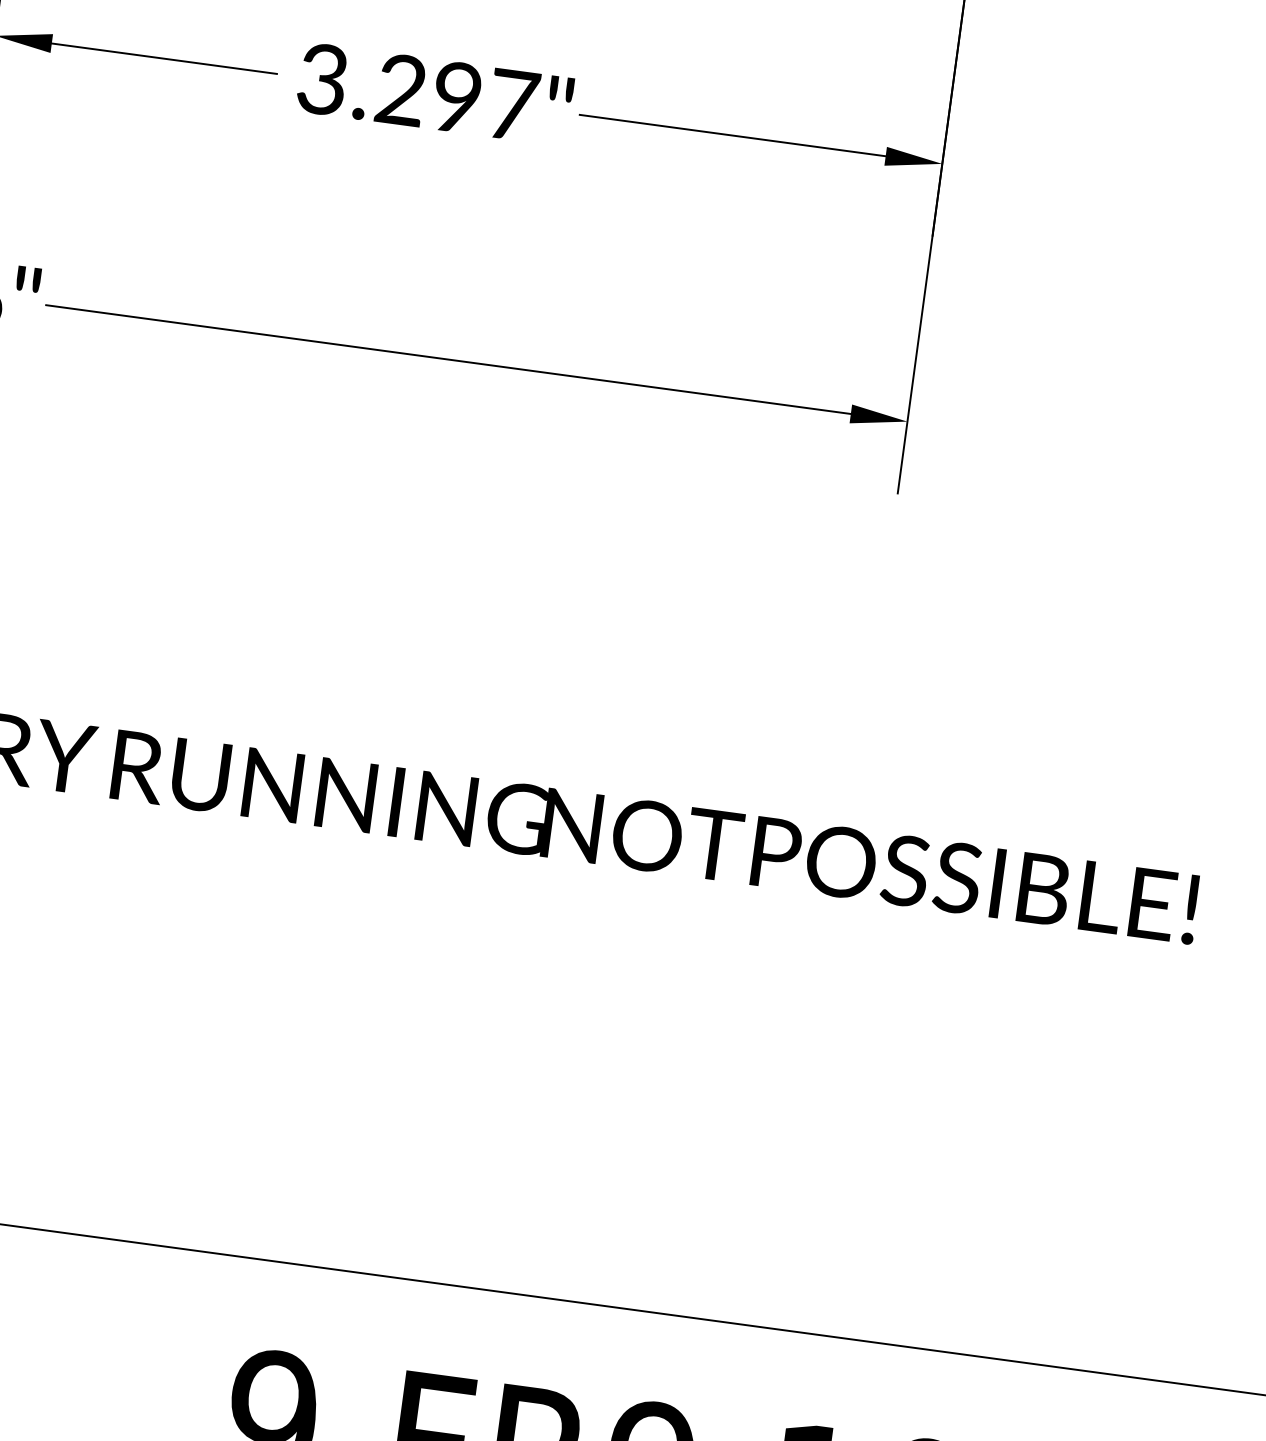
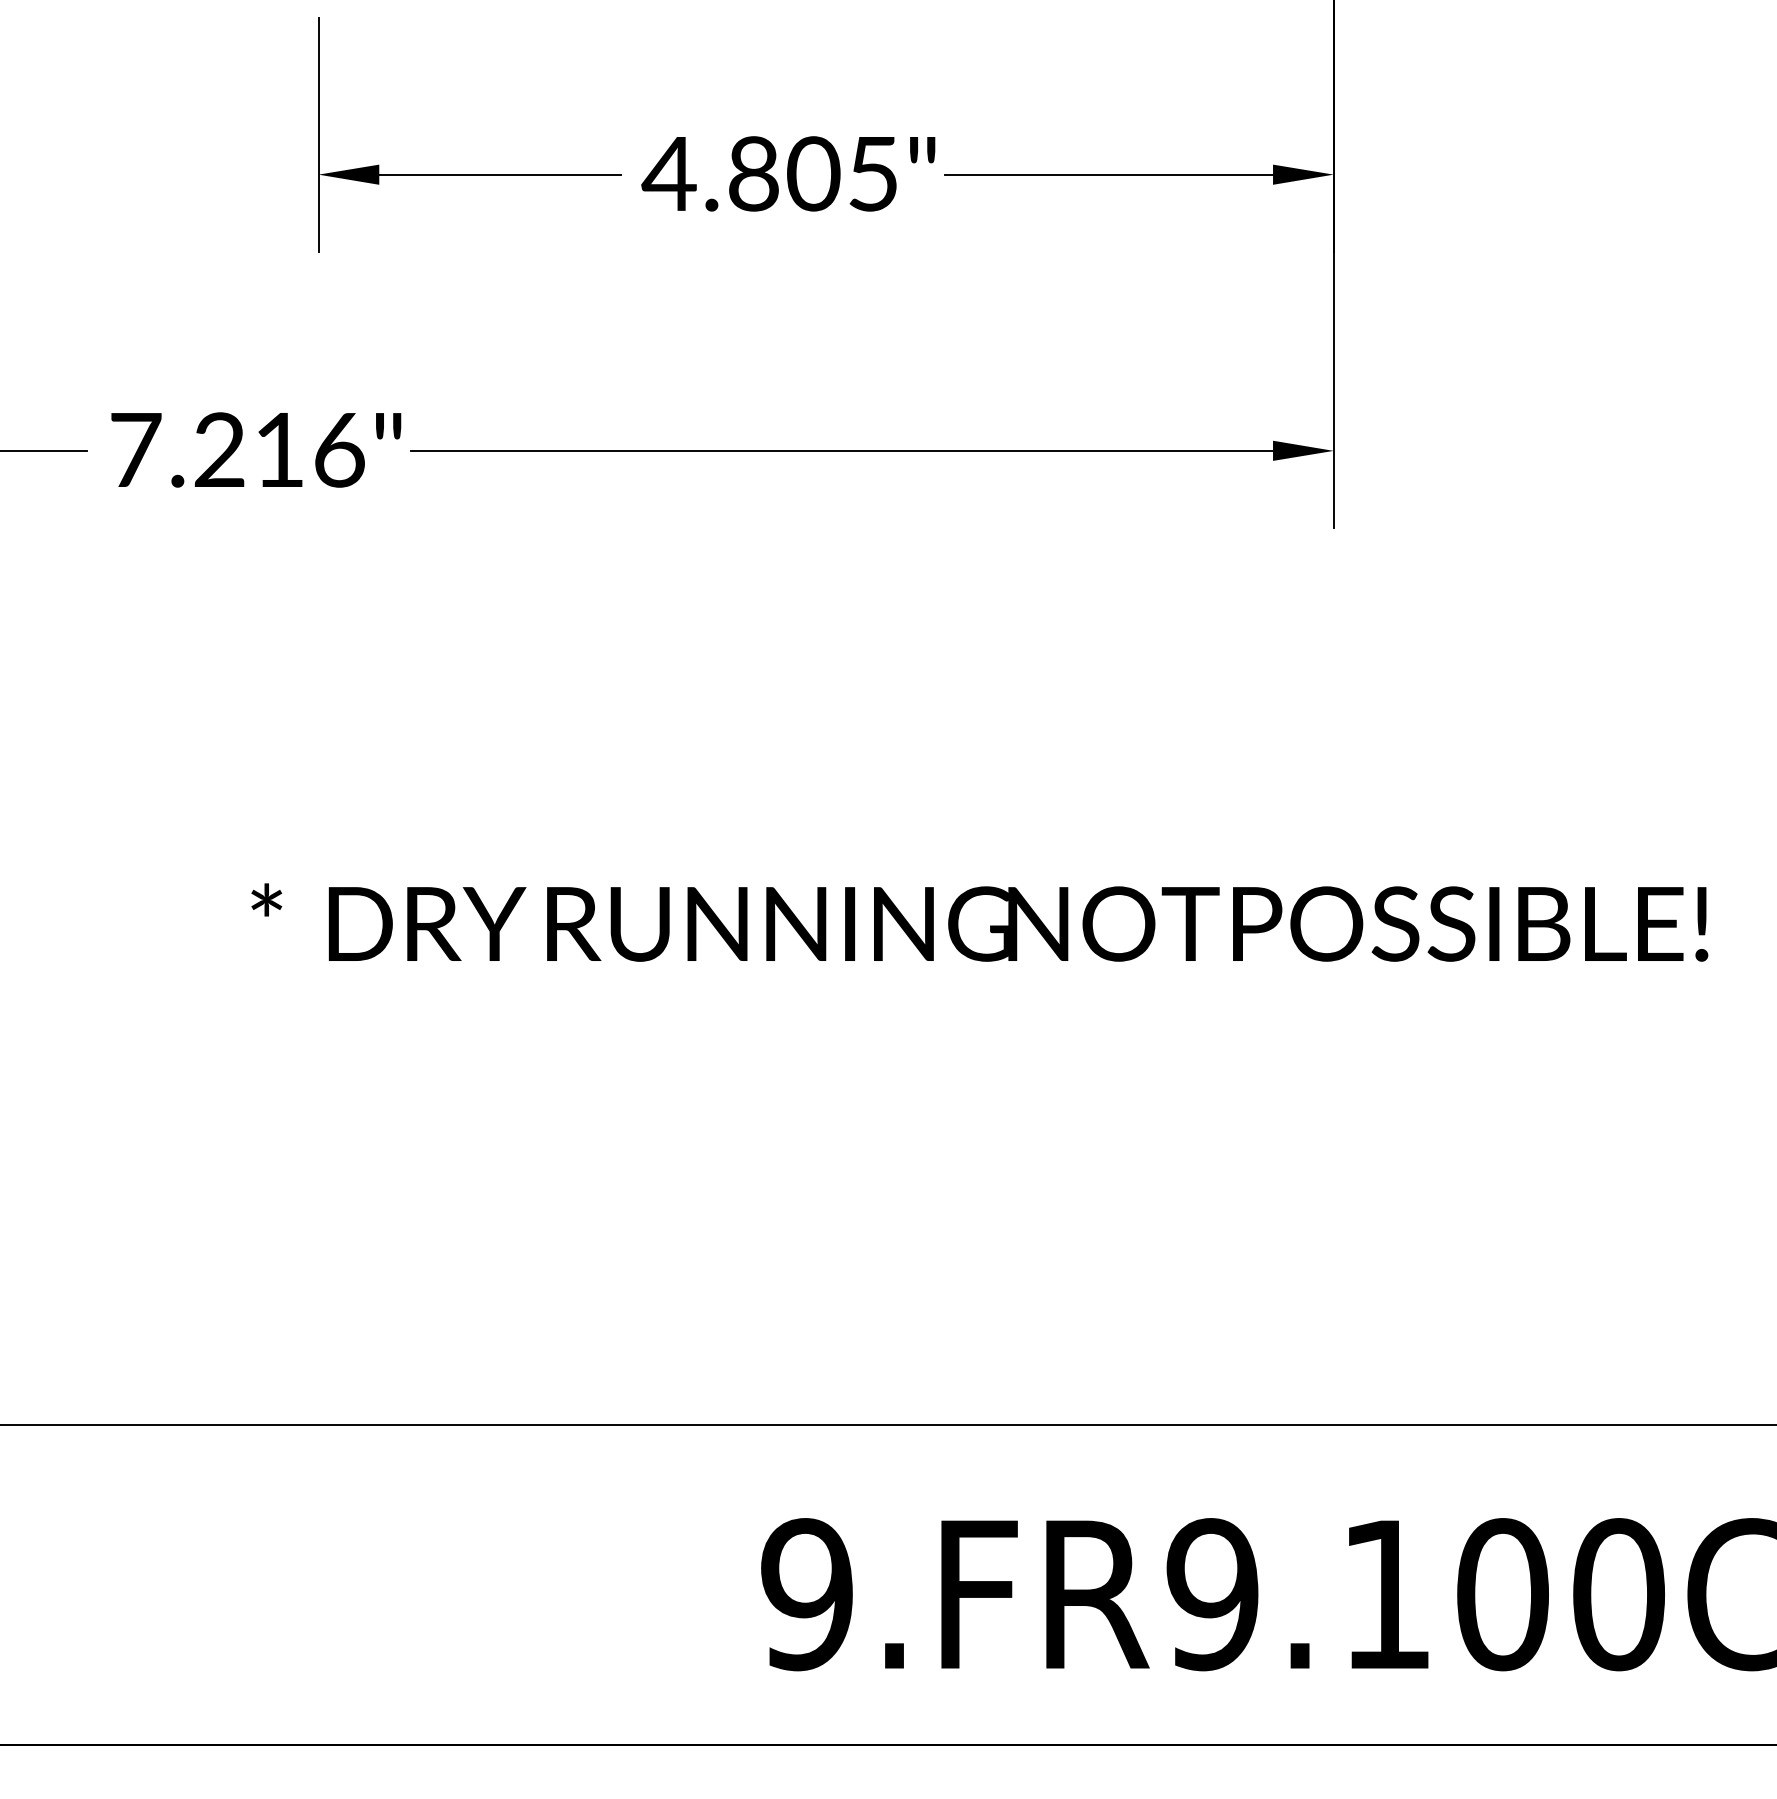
text: (416, 91) -> (770, 173), 3.297" -> 4.805"

